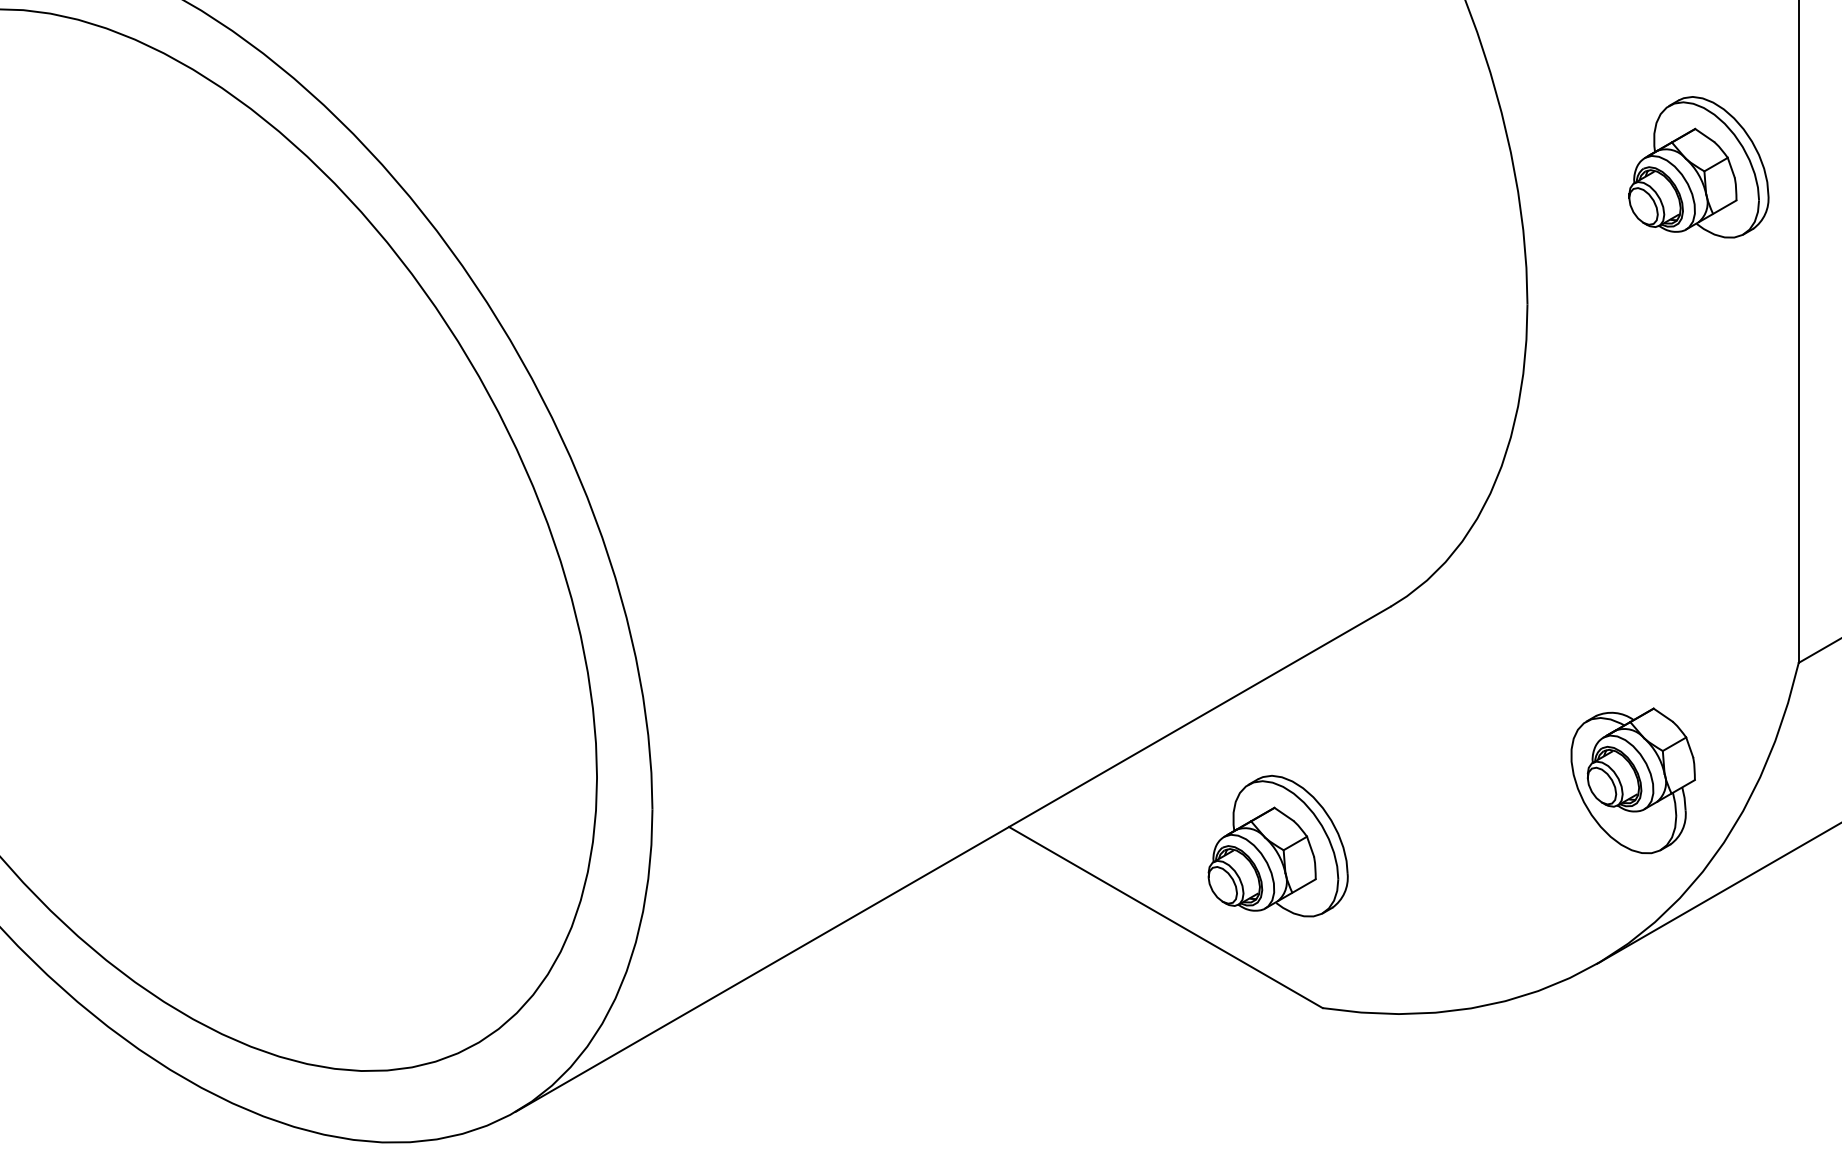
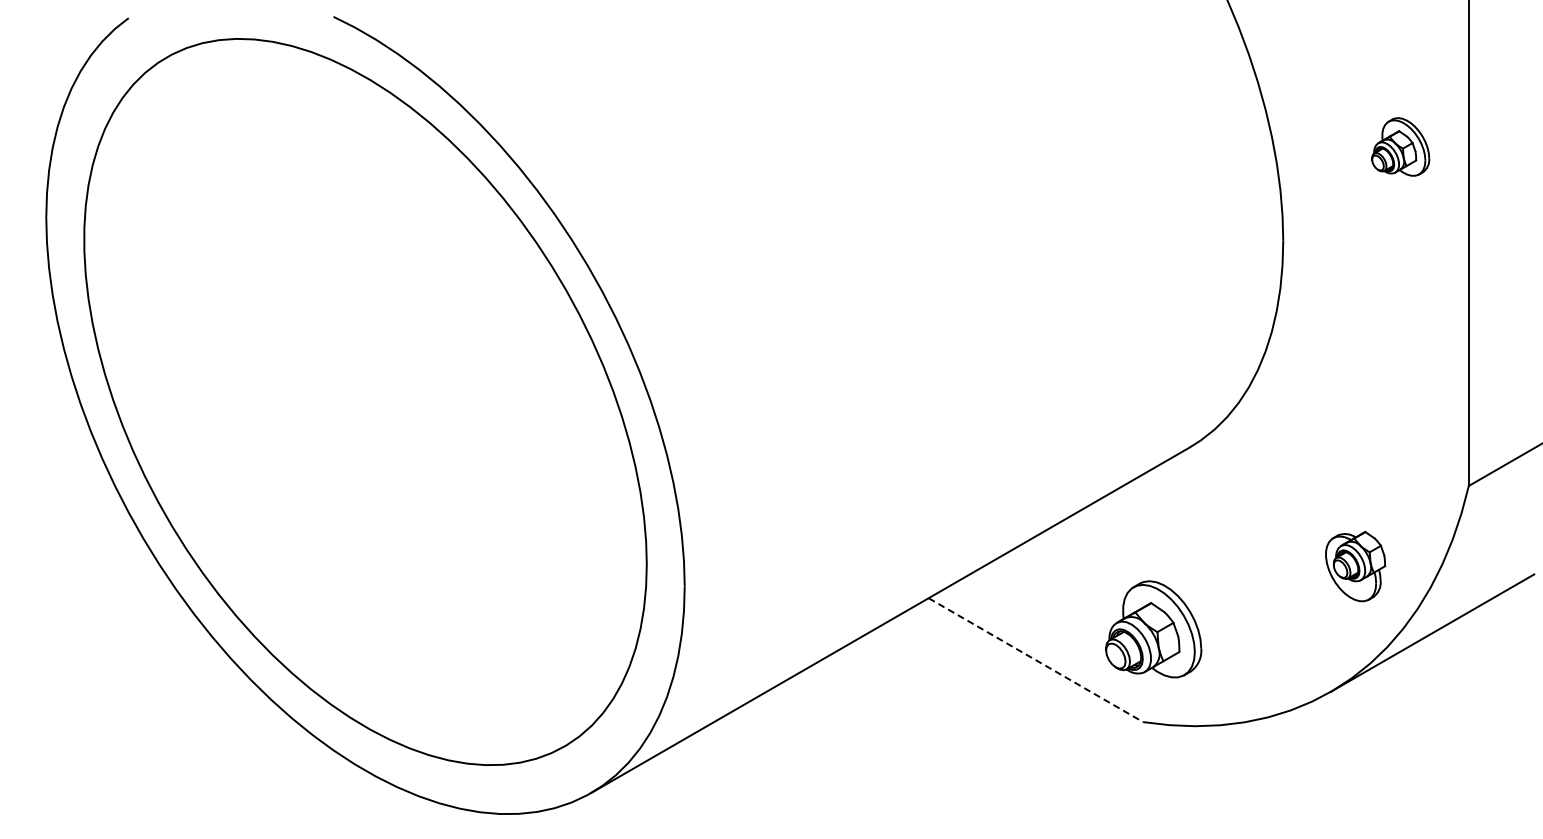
part: (1698, 166) -> (1400, 146), size x0.6
part: (1633, 780) -> (1355, 566), size x0.7
part: (1277, 846) -> (1153, 629), moved
line: (1165, 918) -> (1035, 660), solid -> dashed

